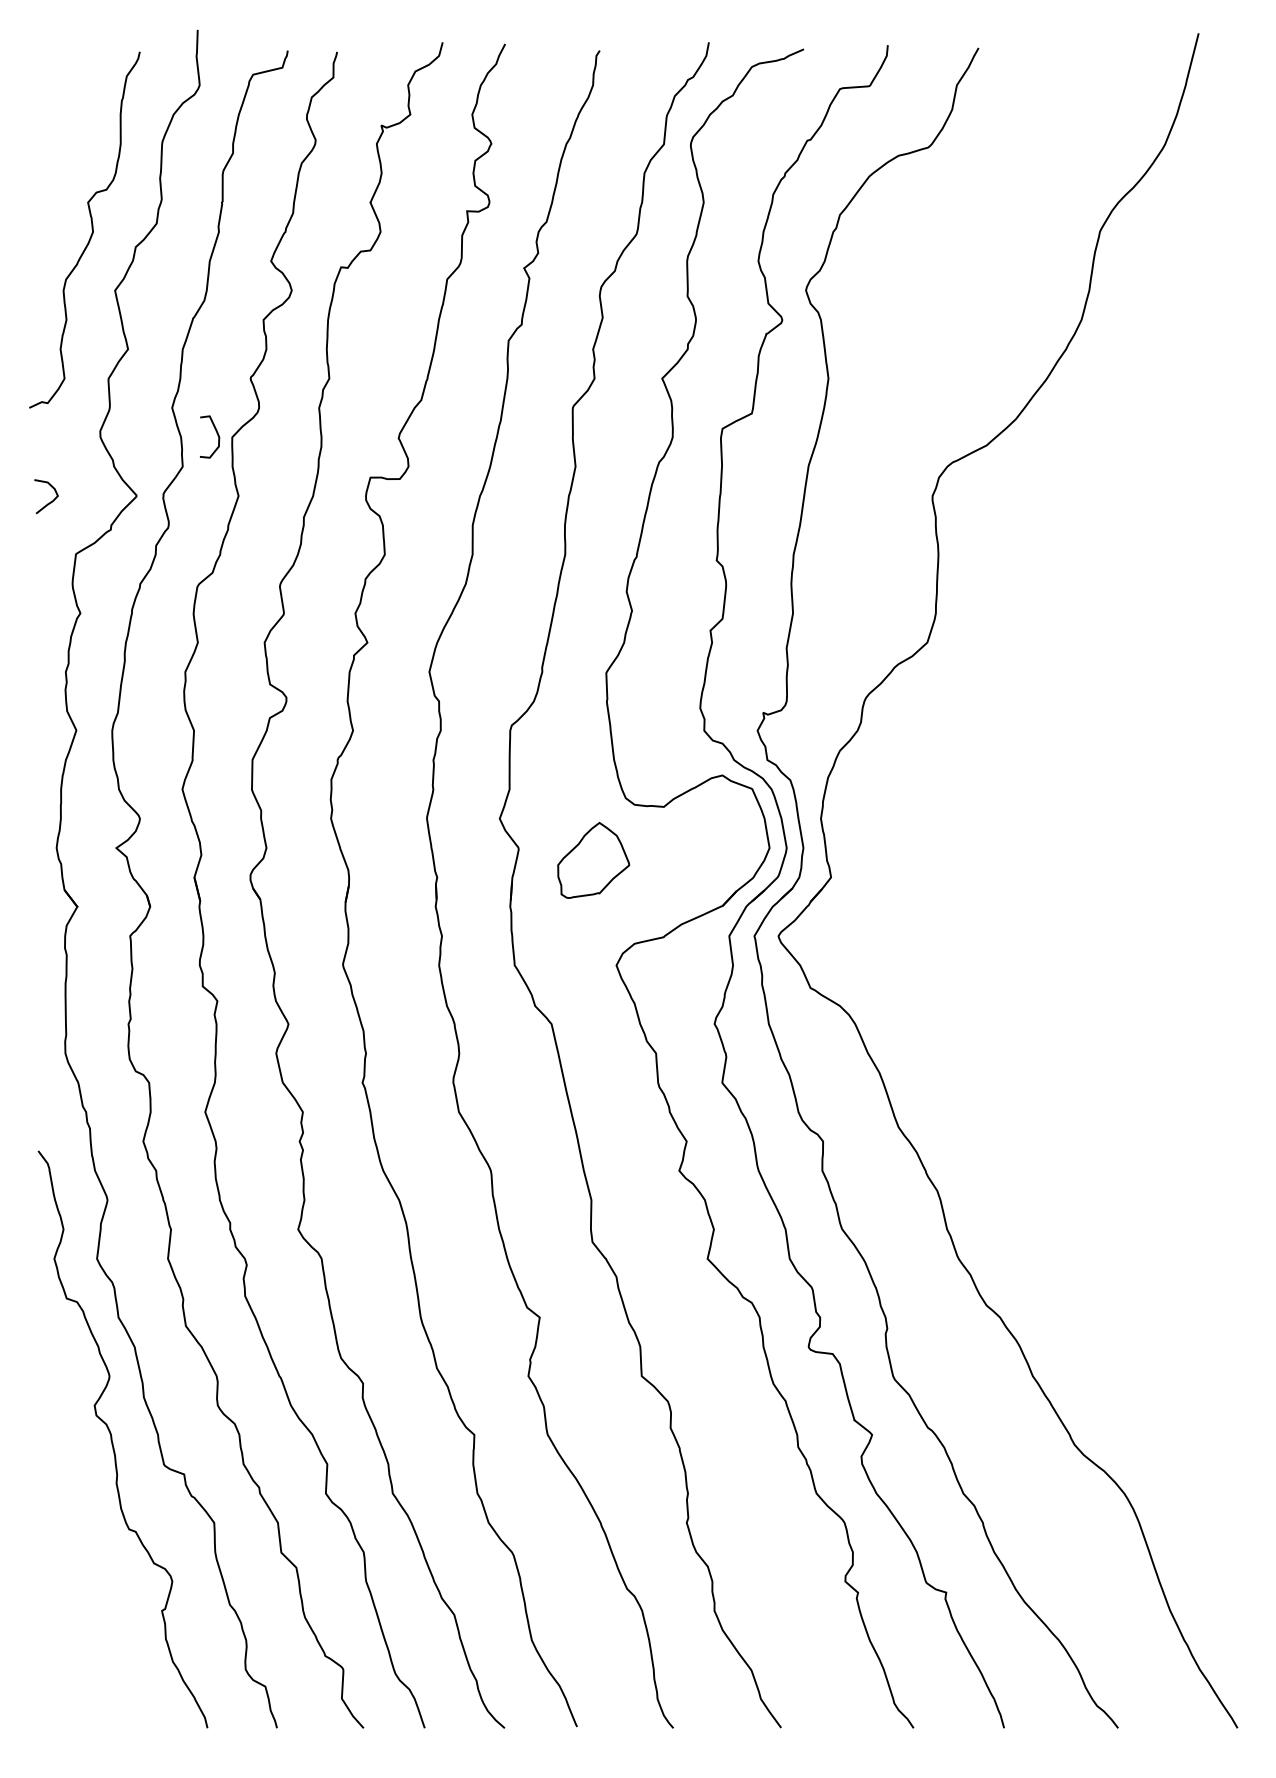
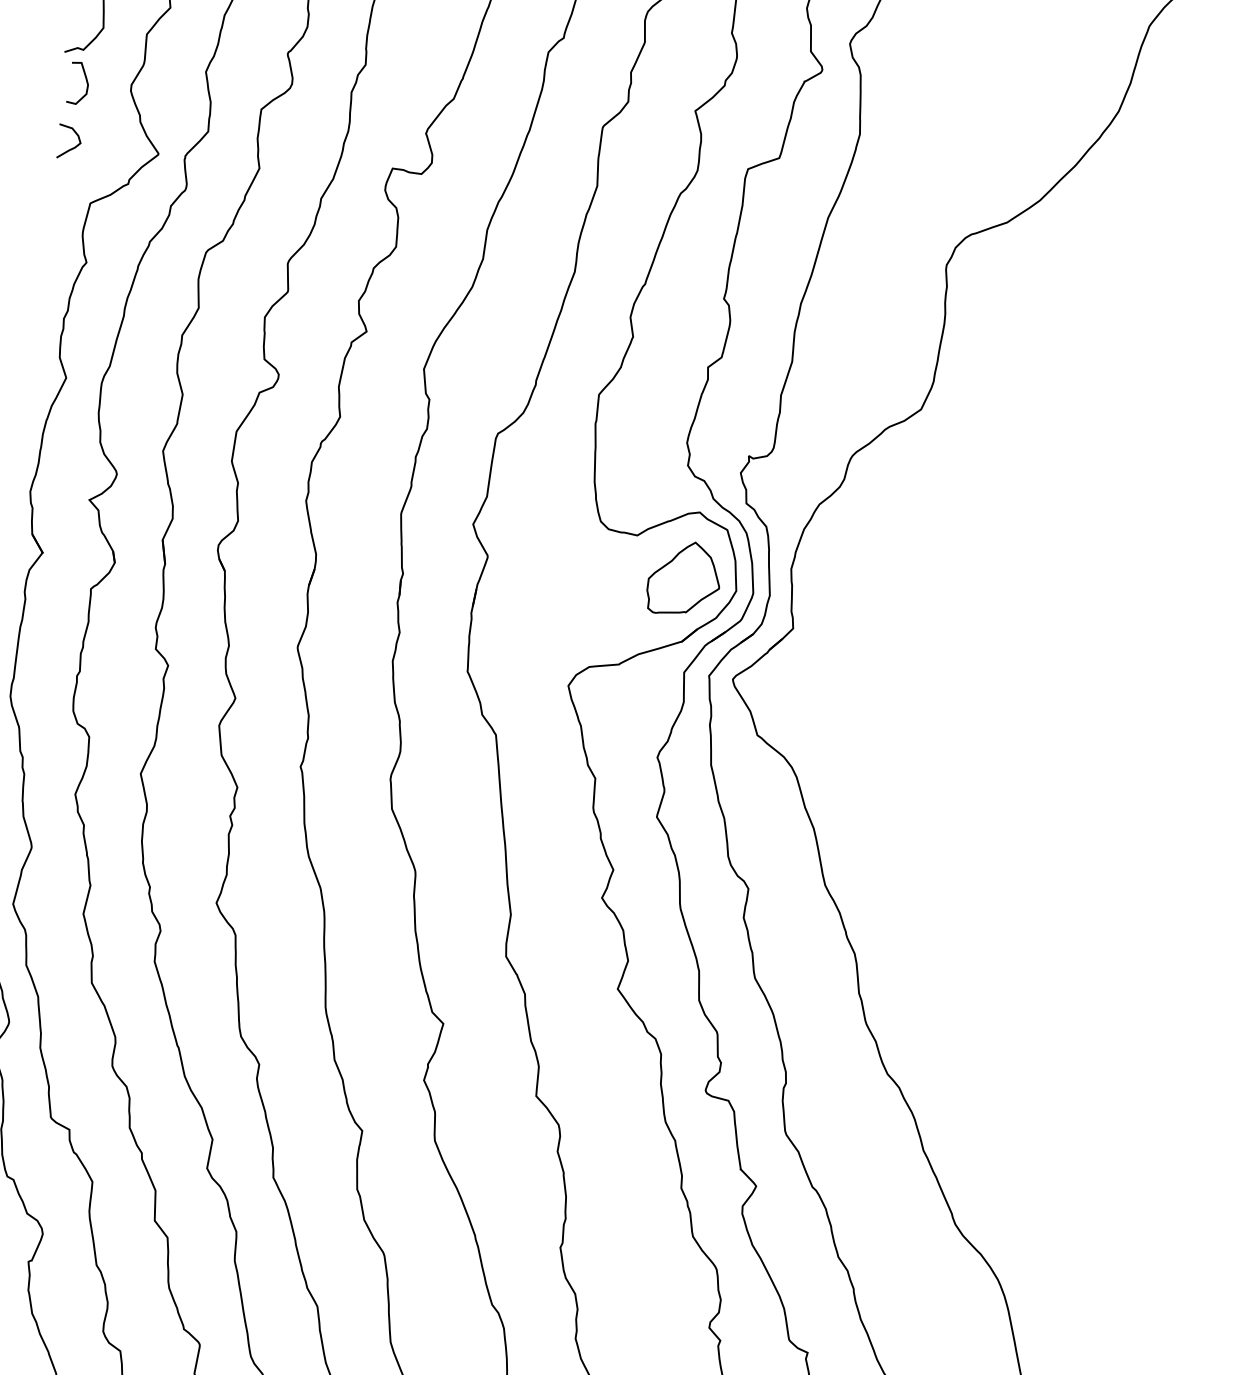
curve: (216, 433) -> (85, 80), moved
part: (593, 860) -> (684, 579), moved

